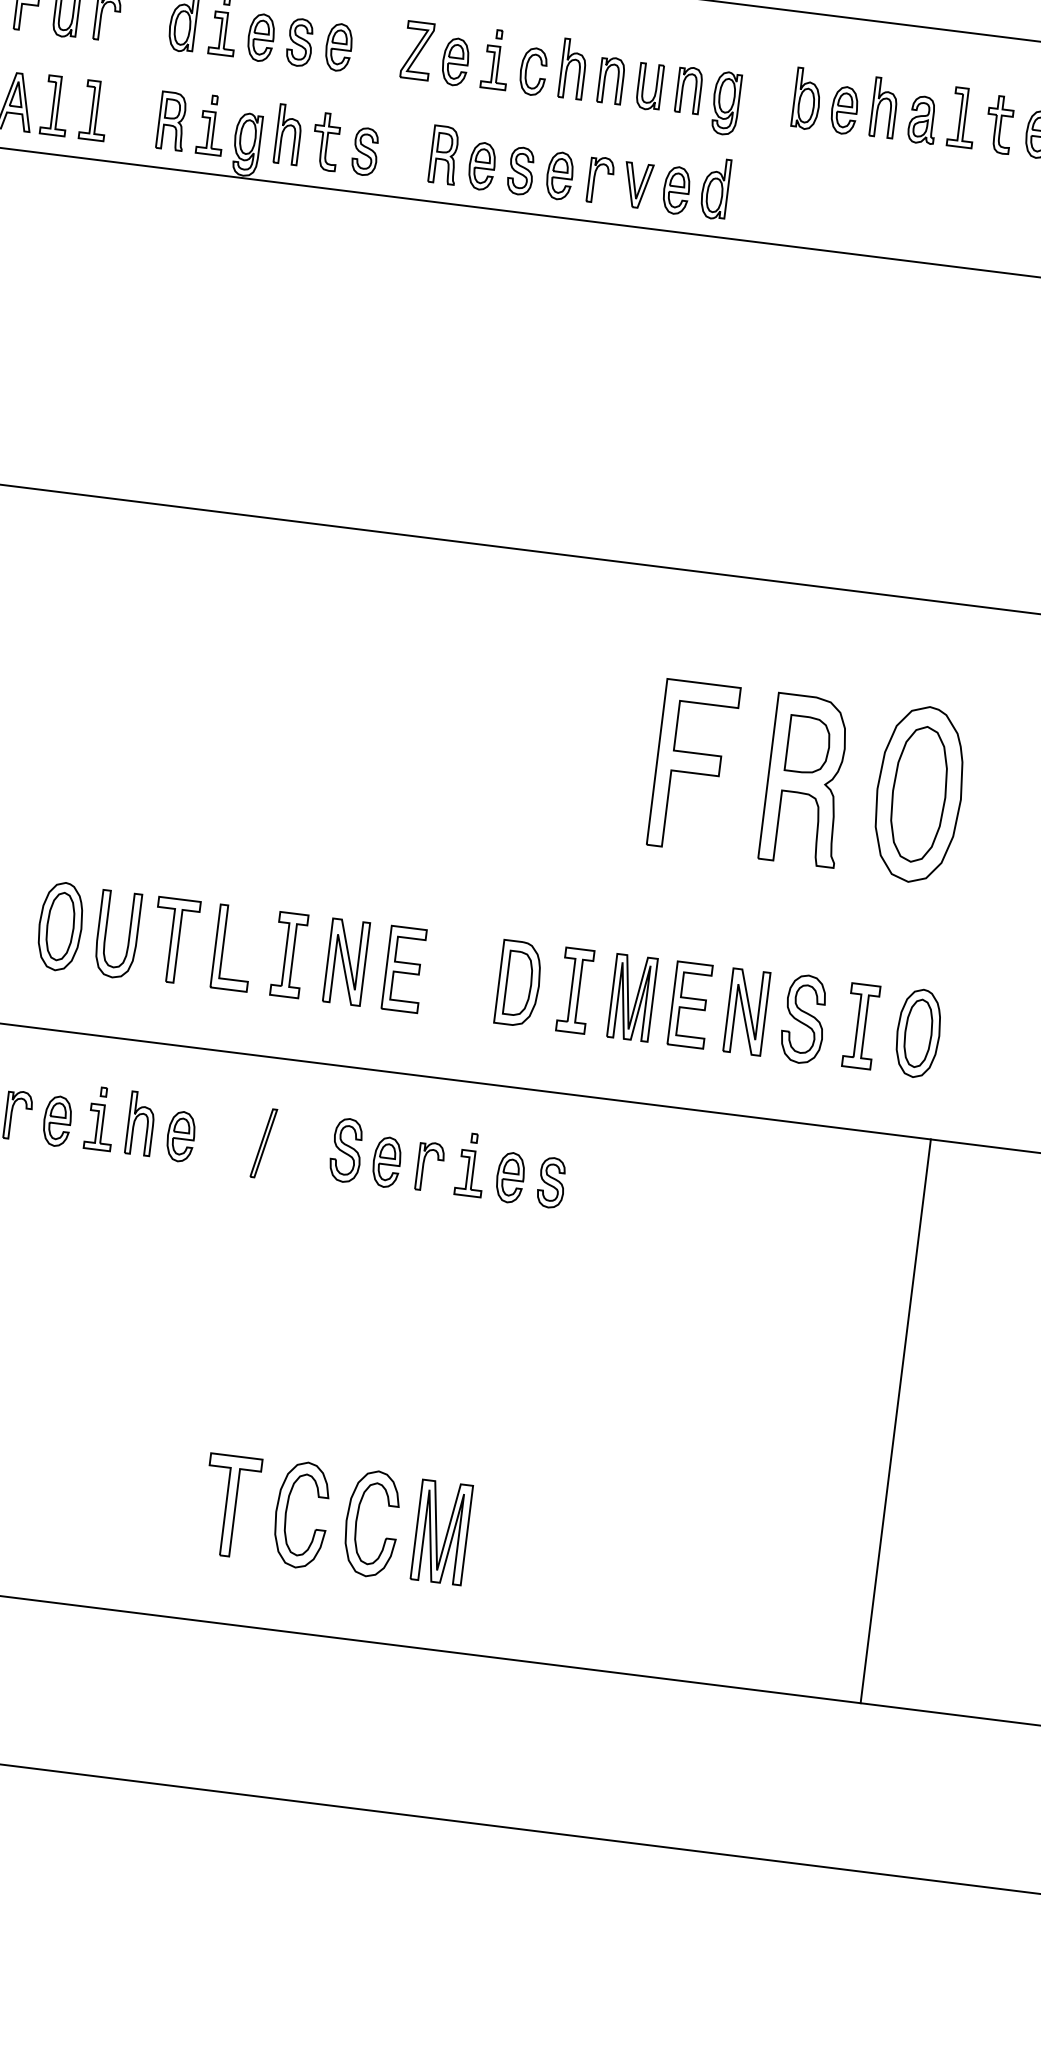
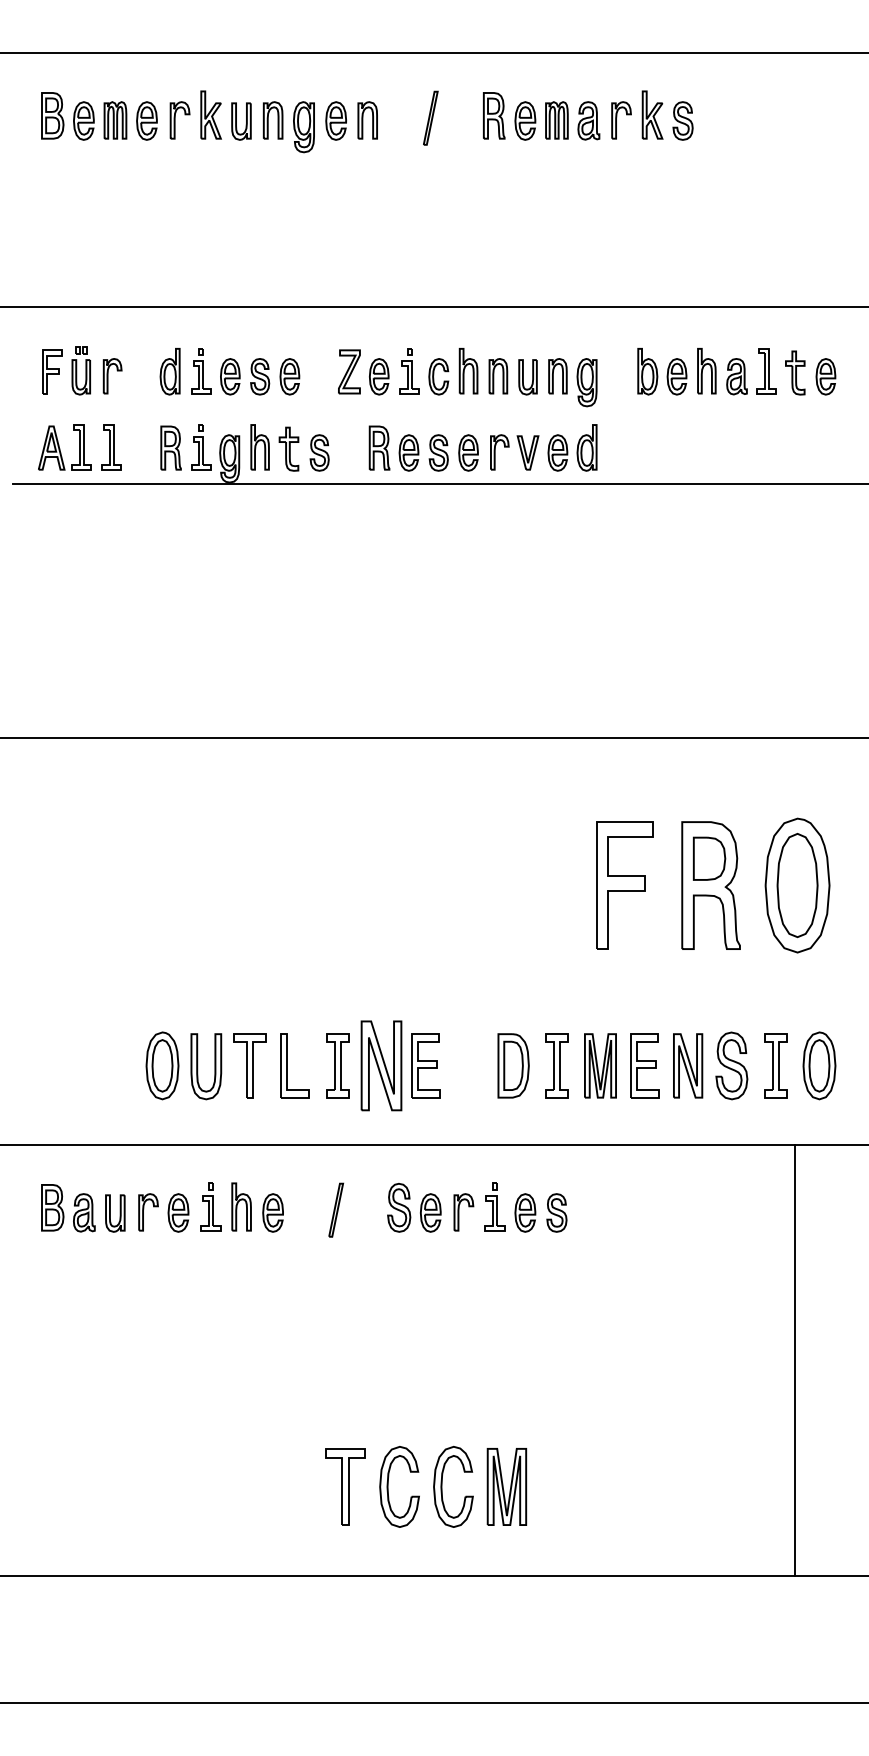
part: (346, 961) -> (381, 1065), size x1.4
line: (895, 1421) -> (794, 1360), moved

